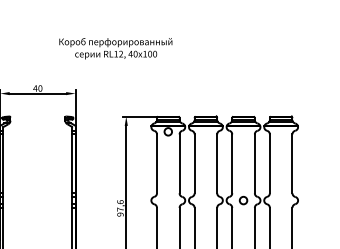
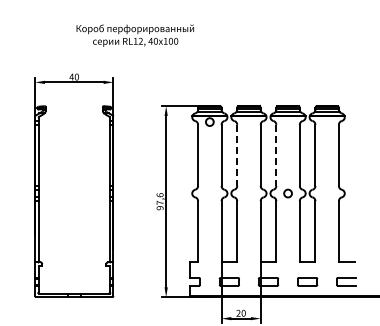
text: (115, 48) -> (134, 35), moved
line: (194, 163) -> (237, 155), solid -> dashed
line: (232, 163) -> (276, 155), solid -> dashed

